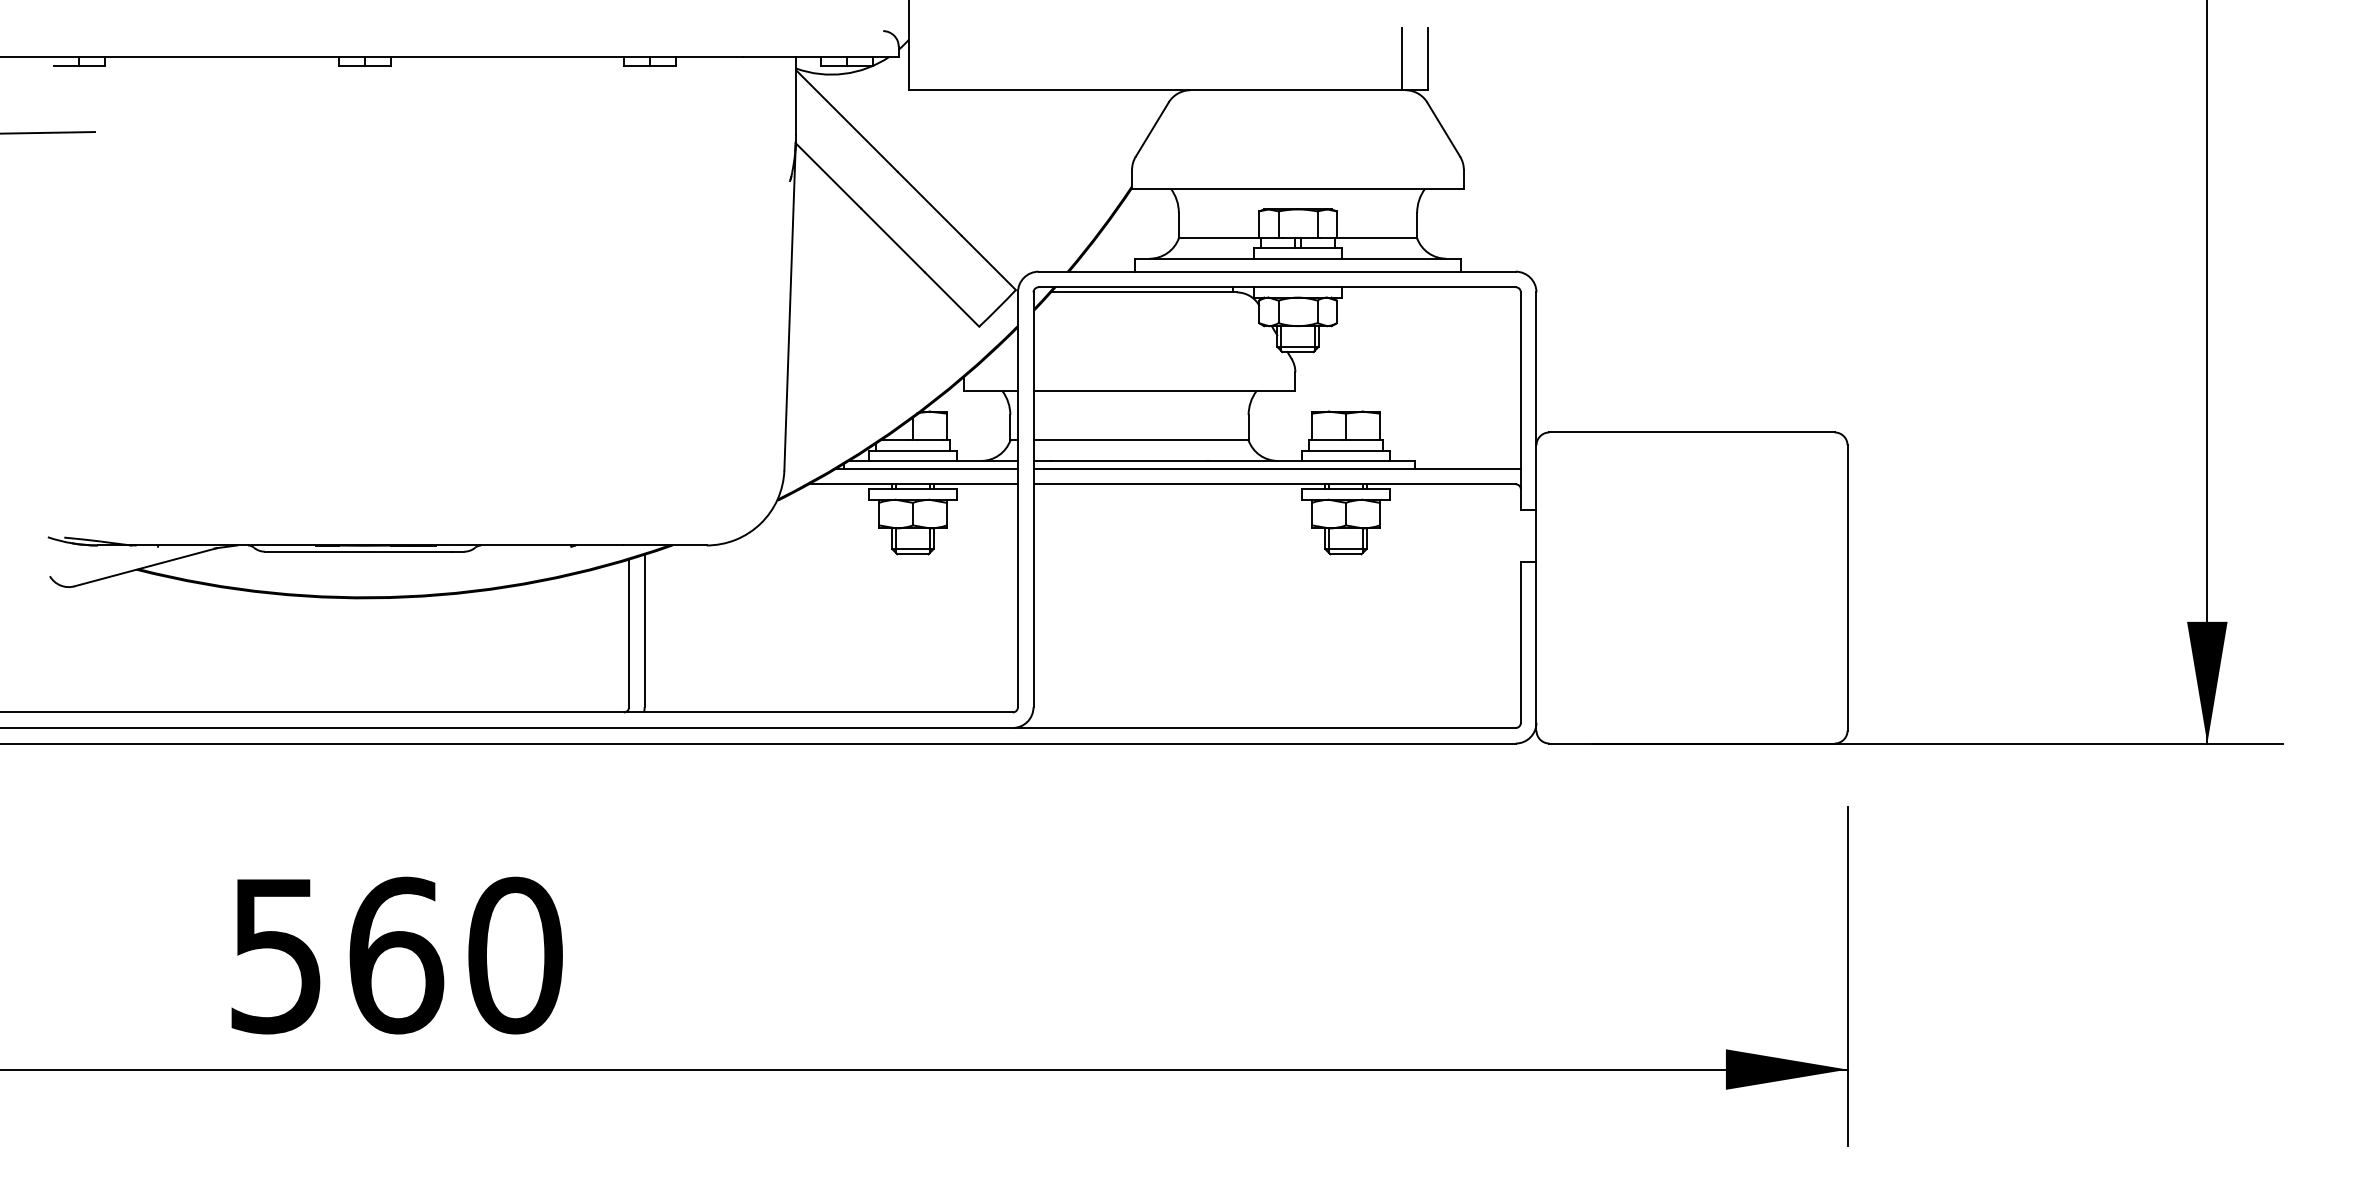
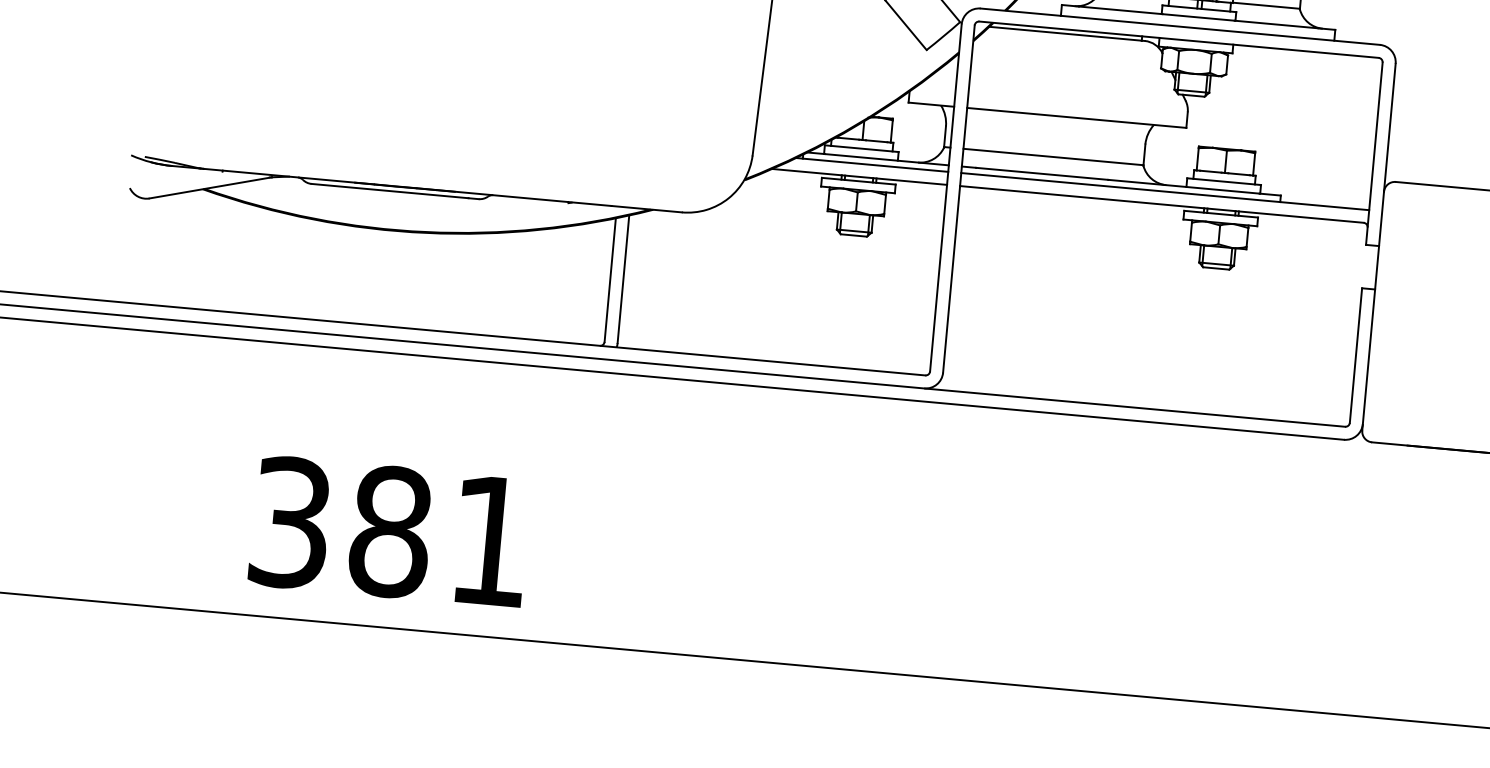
text: (396, 955) -> (391, 531), 560 -> 381

